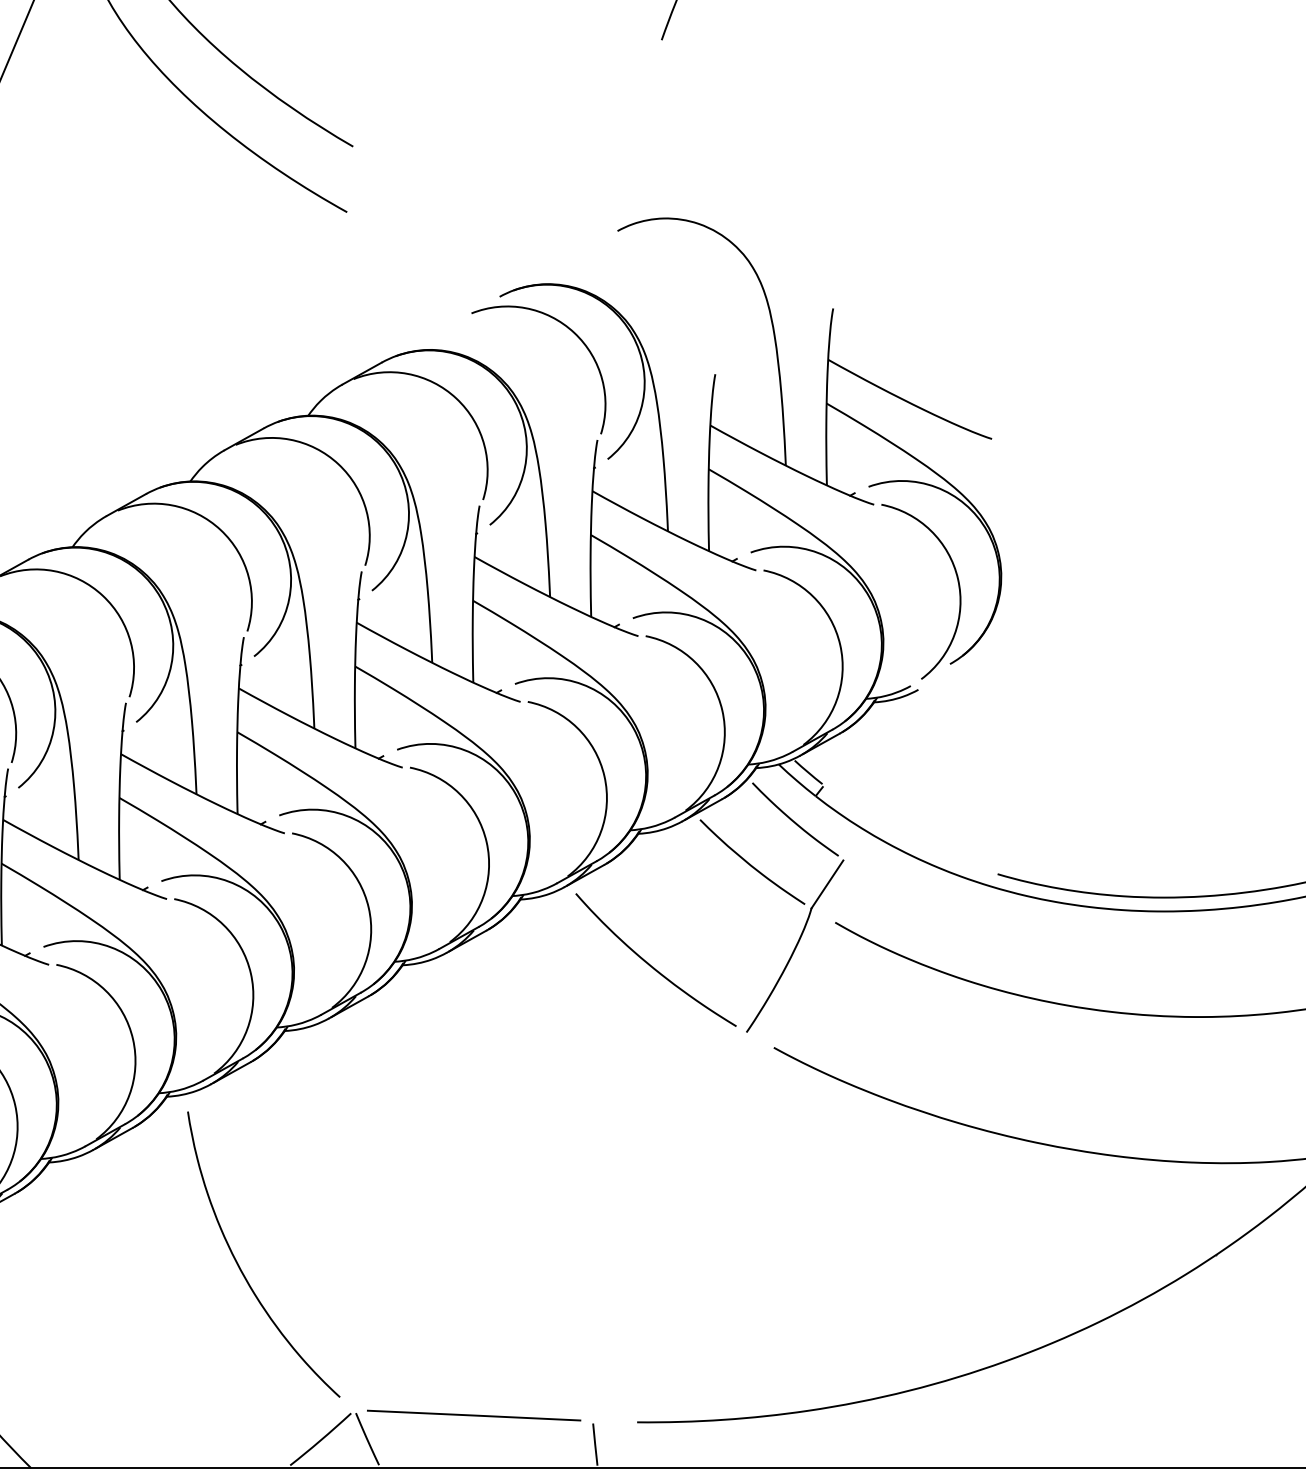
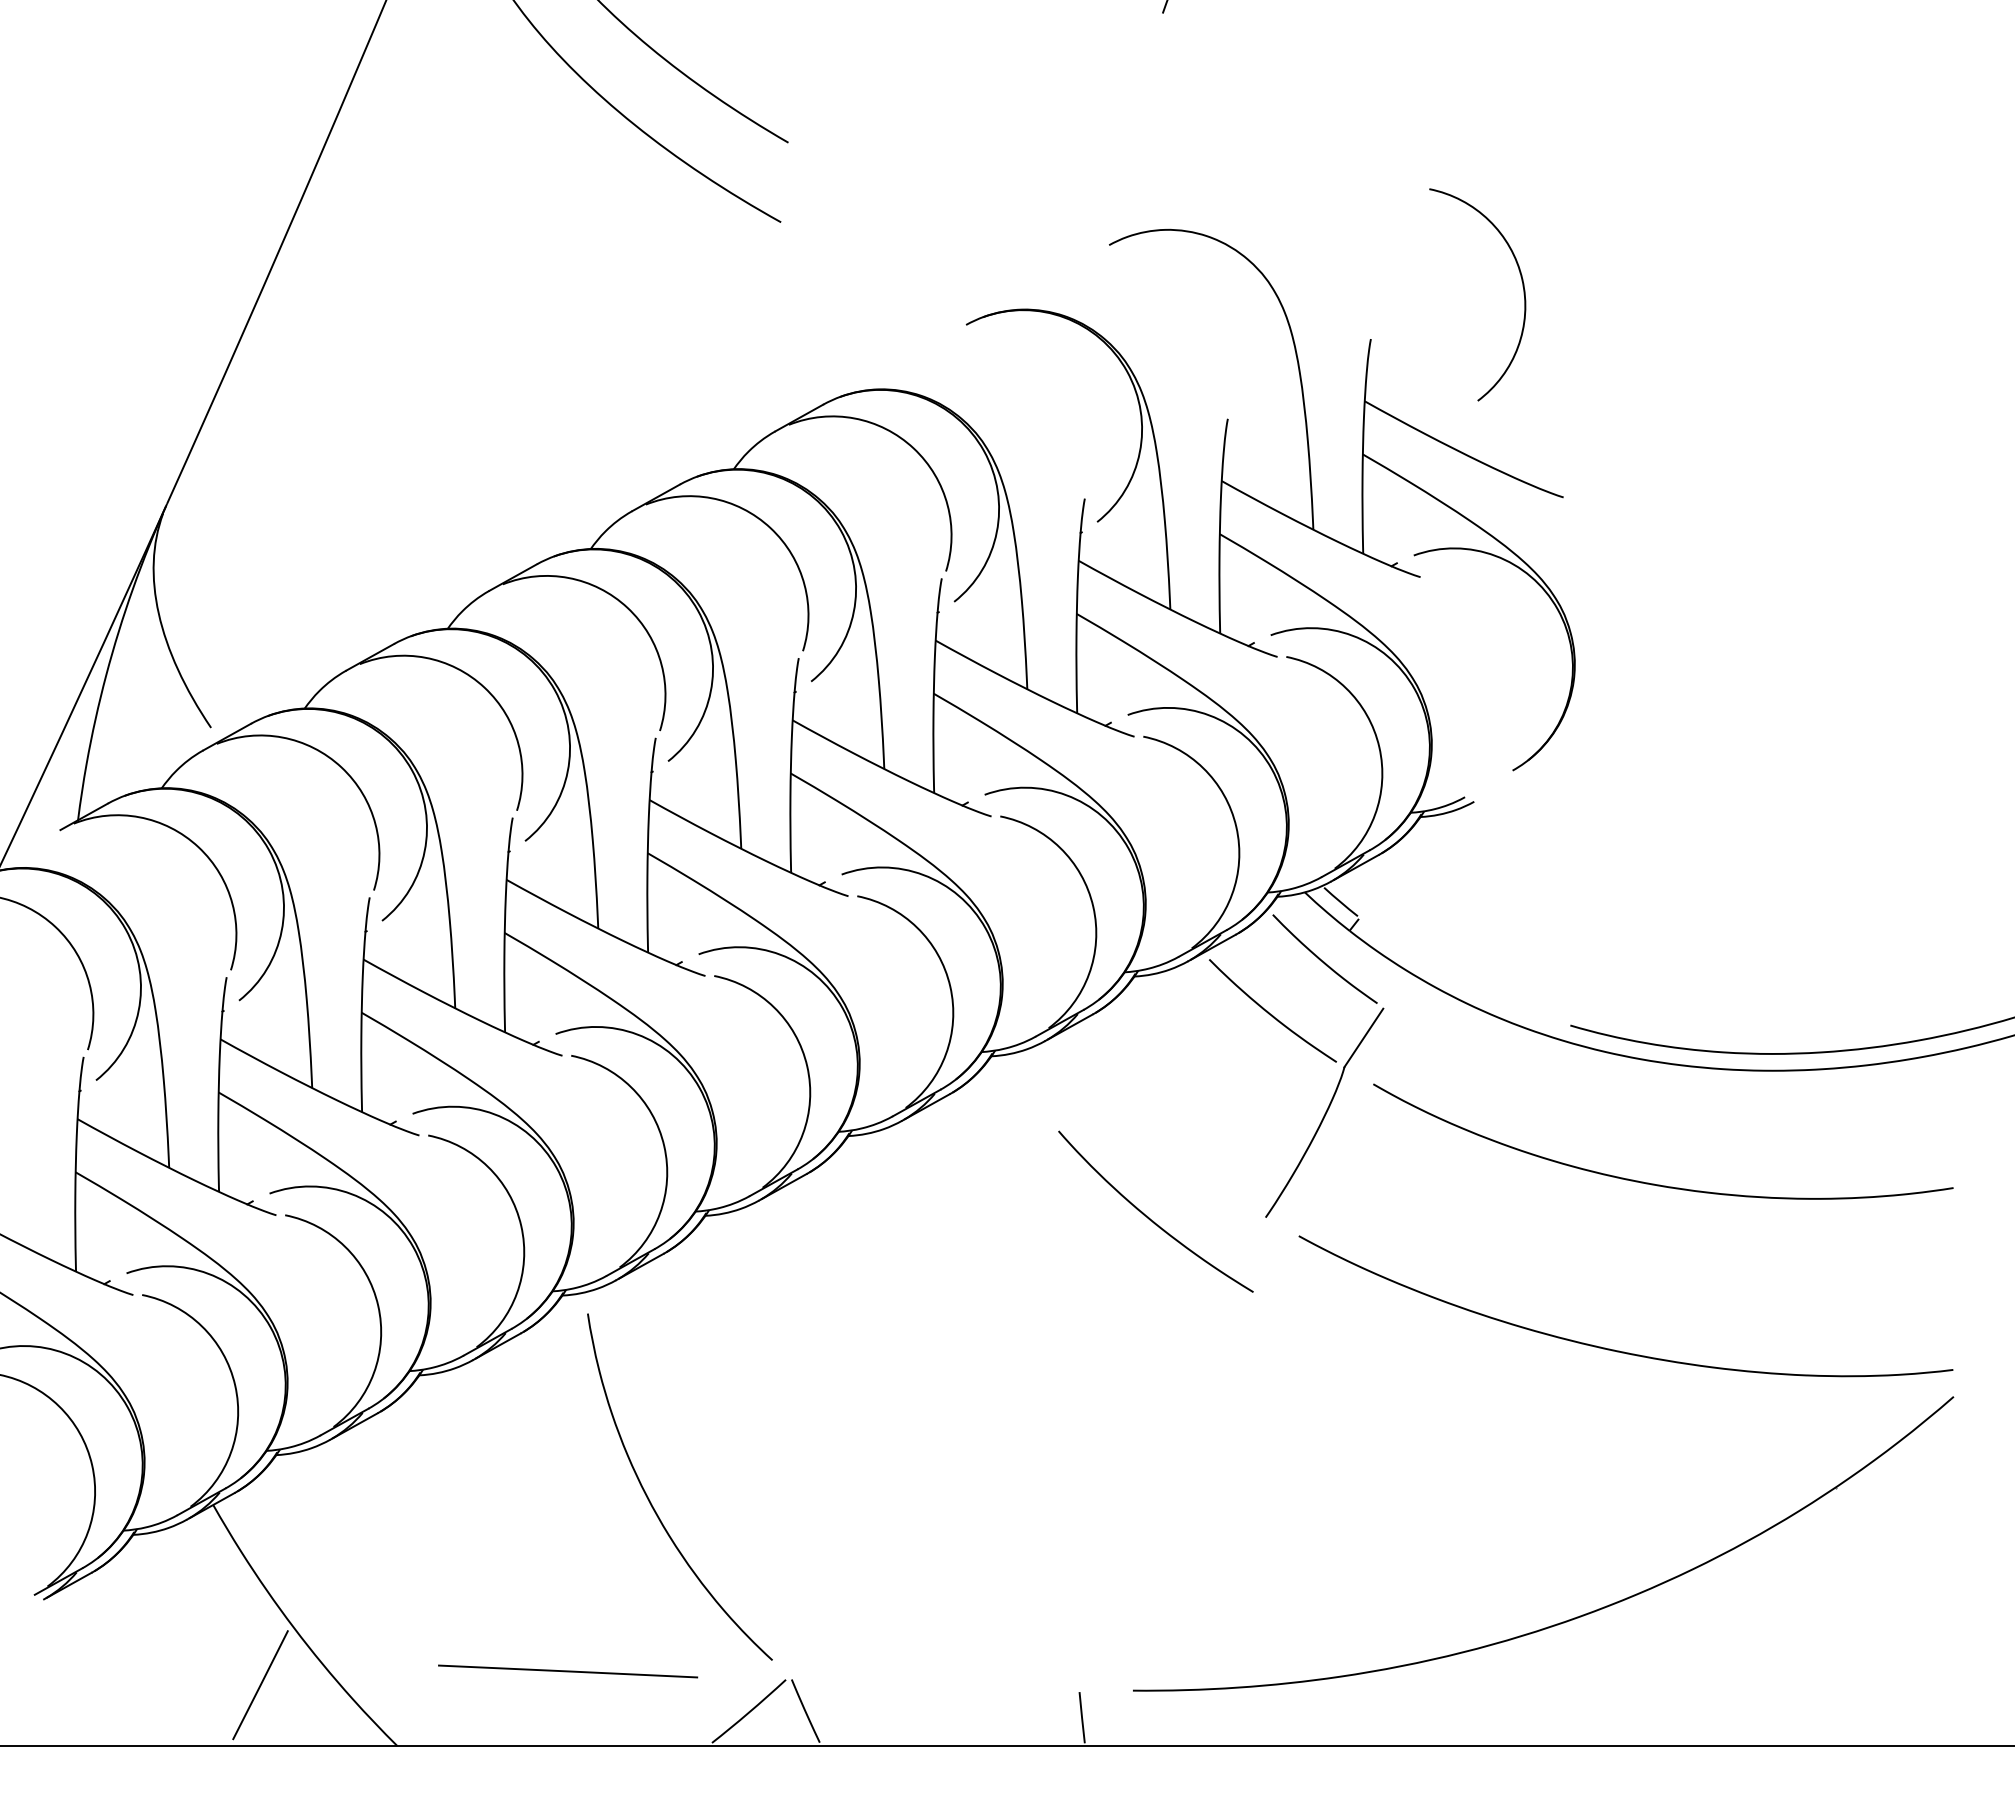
curve: (571, 331) -> (1053, 367), removed
curve: (958, 584) -> (1522, 286), moved
curve: (650, 964) -> (1149, 1217), moved
line: (474, 1415) -> (568, 1671), moved

